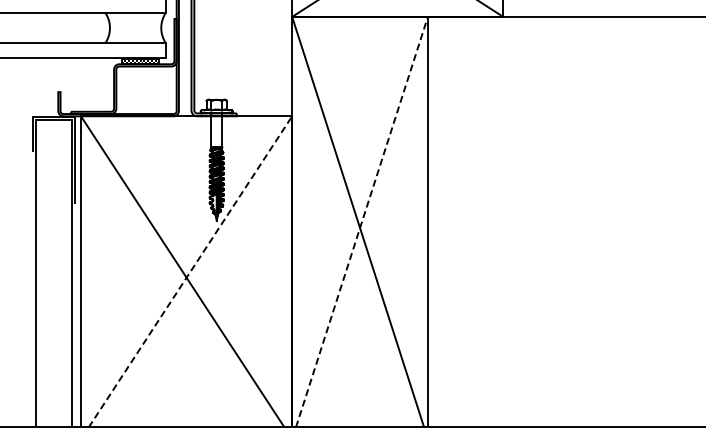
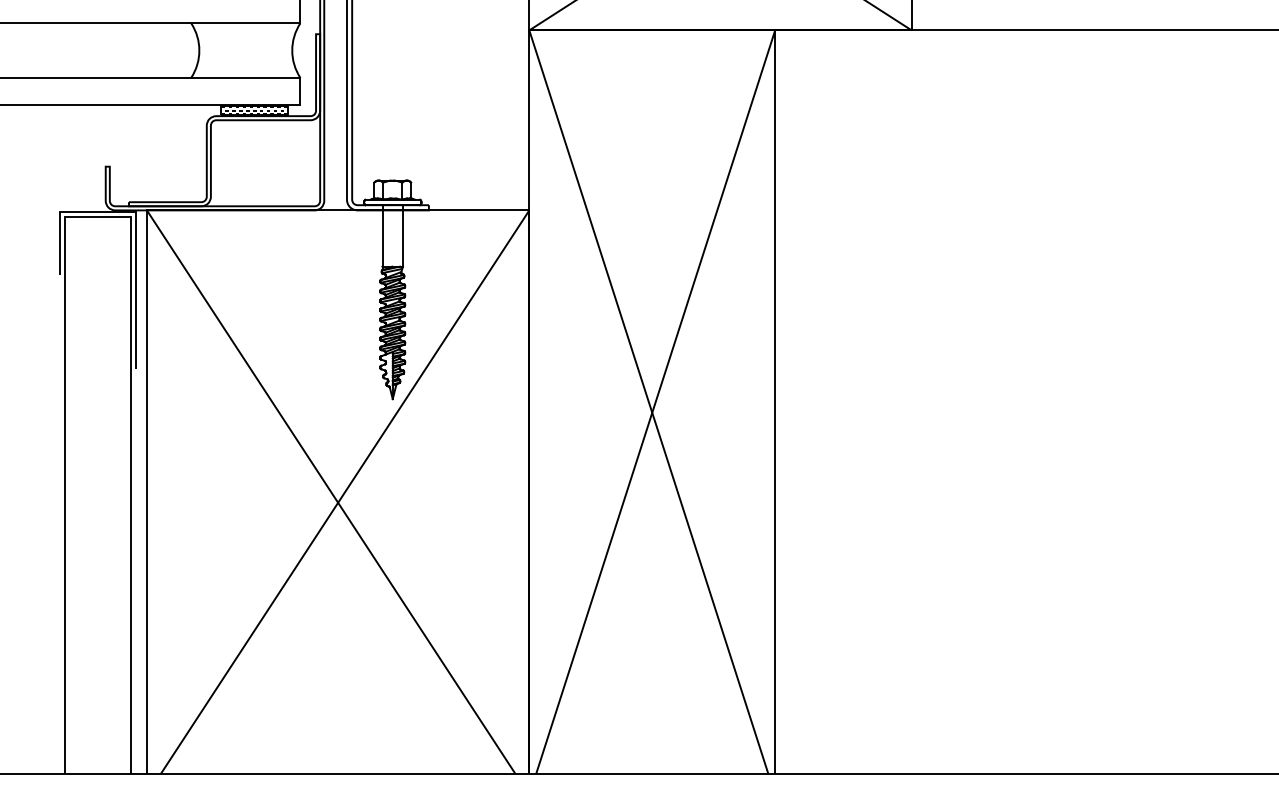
line: (361, 222) -> (654, 402), dashed -> solid
line: (190, 271) -> (345, 491), dashed -> solid

